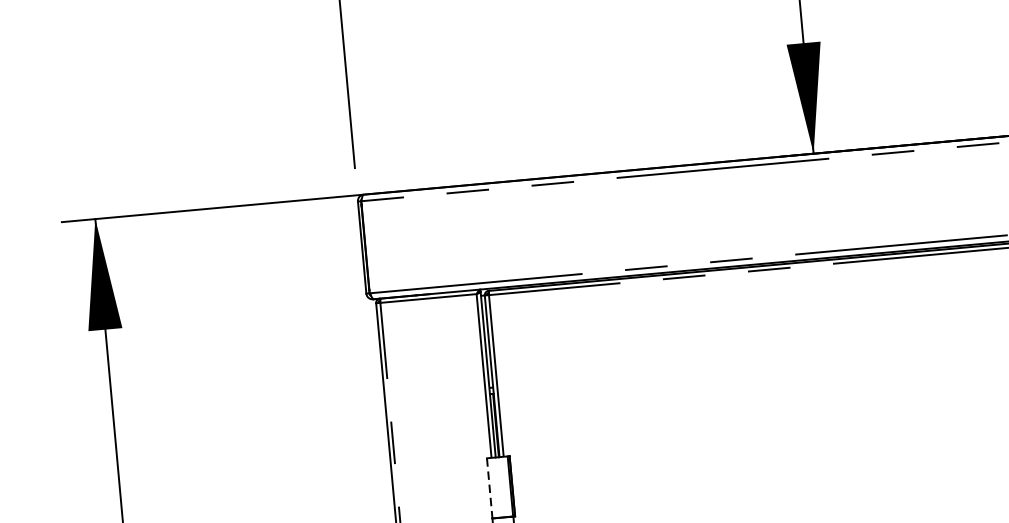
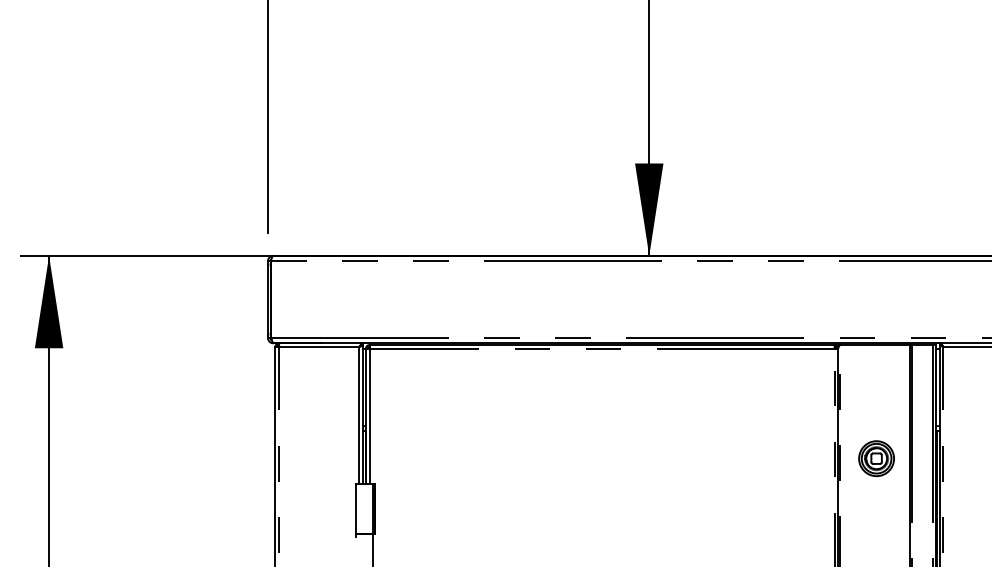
line: (489, 489) -> (355, 509), dashed -> solid

